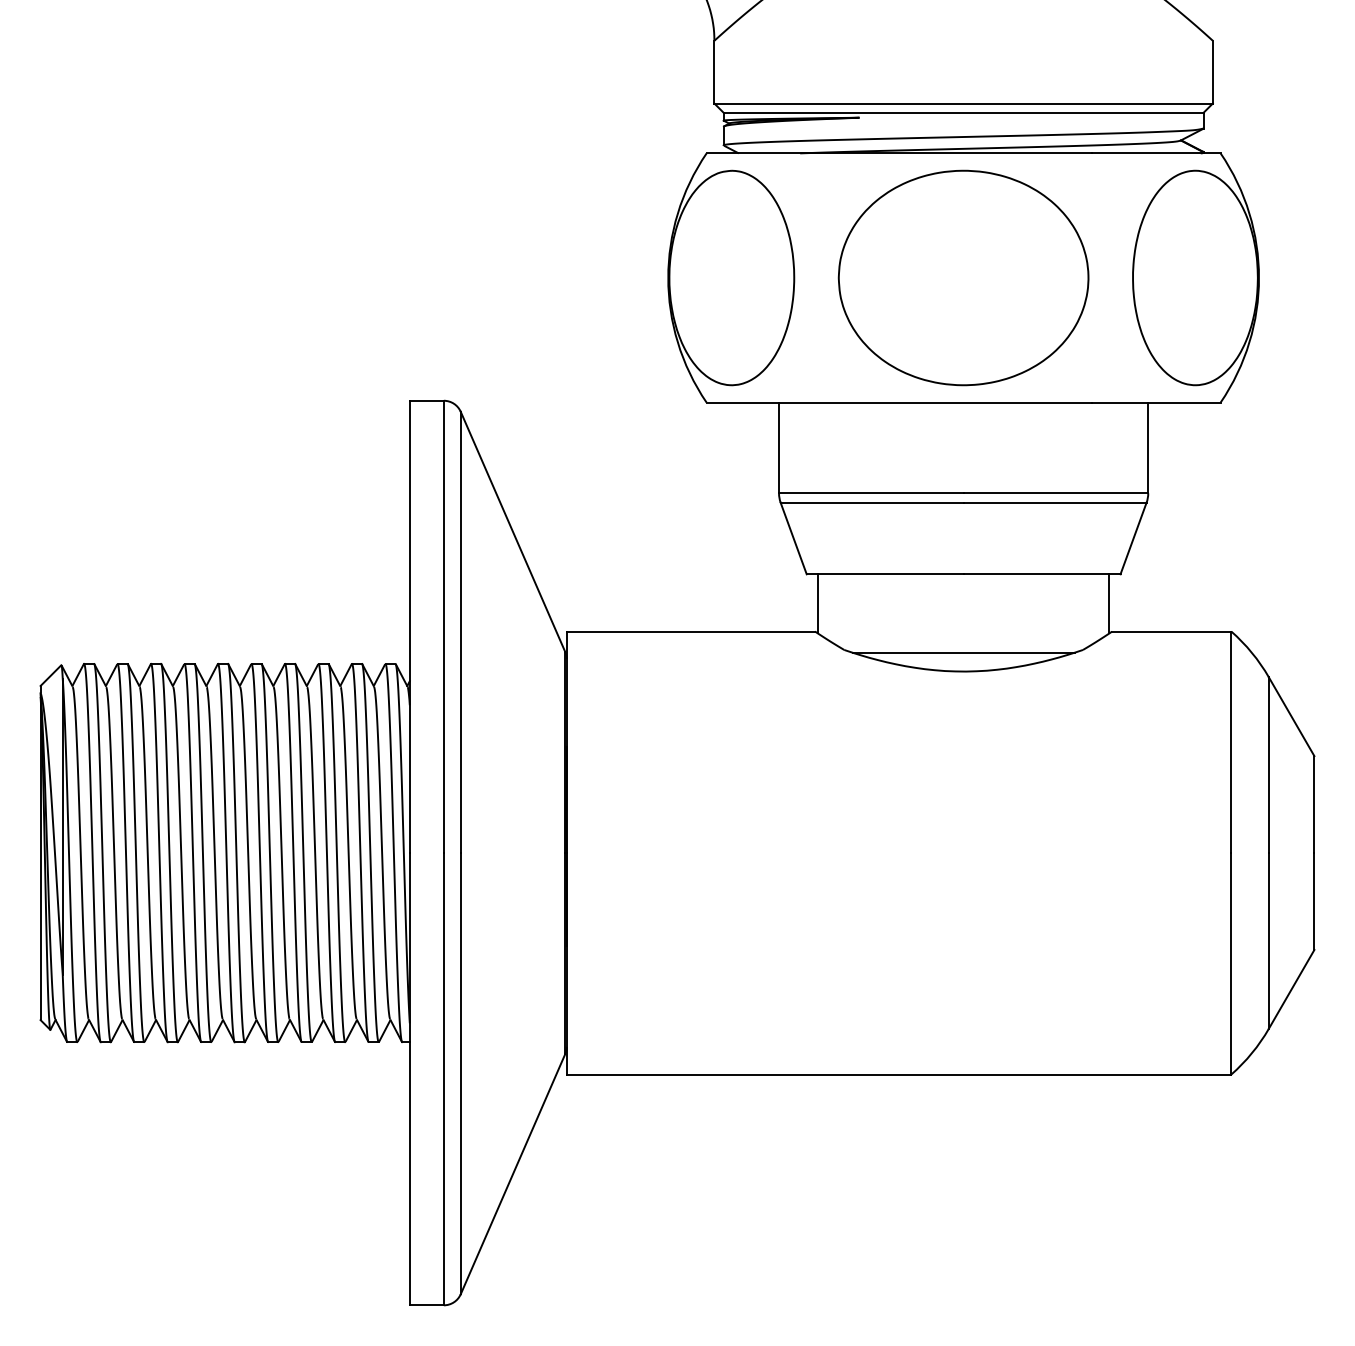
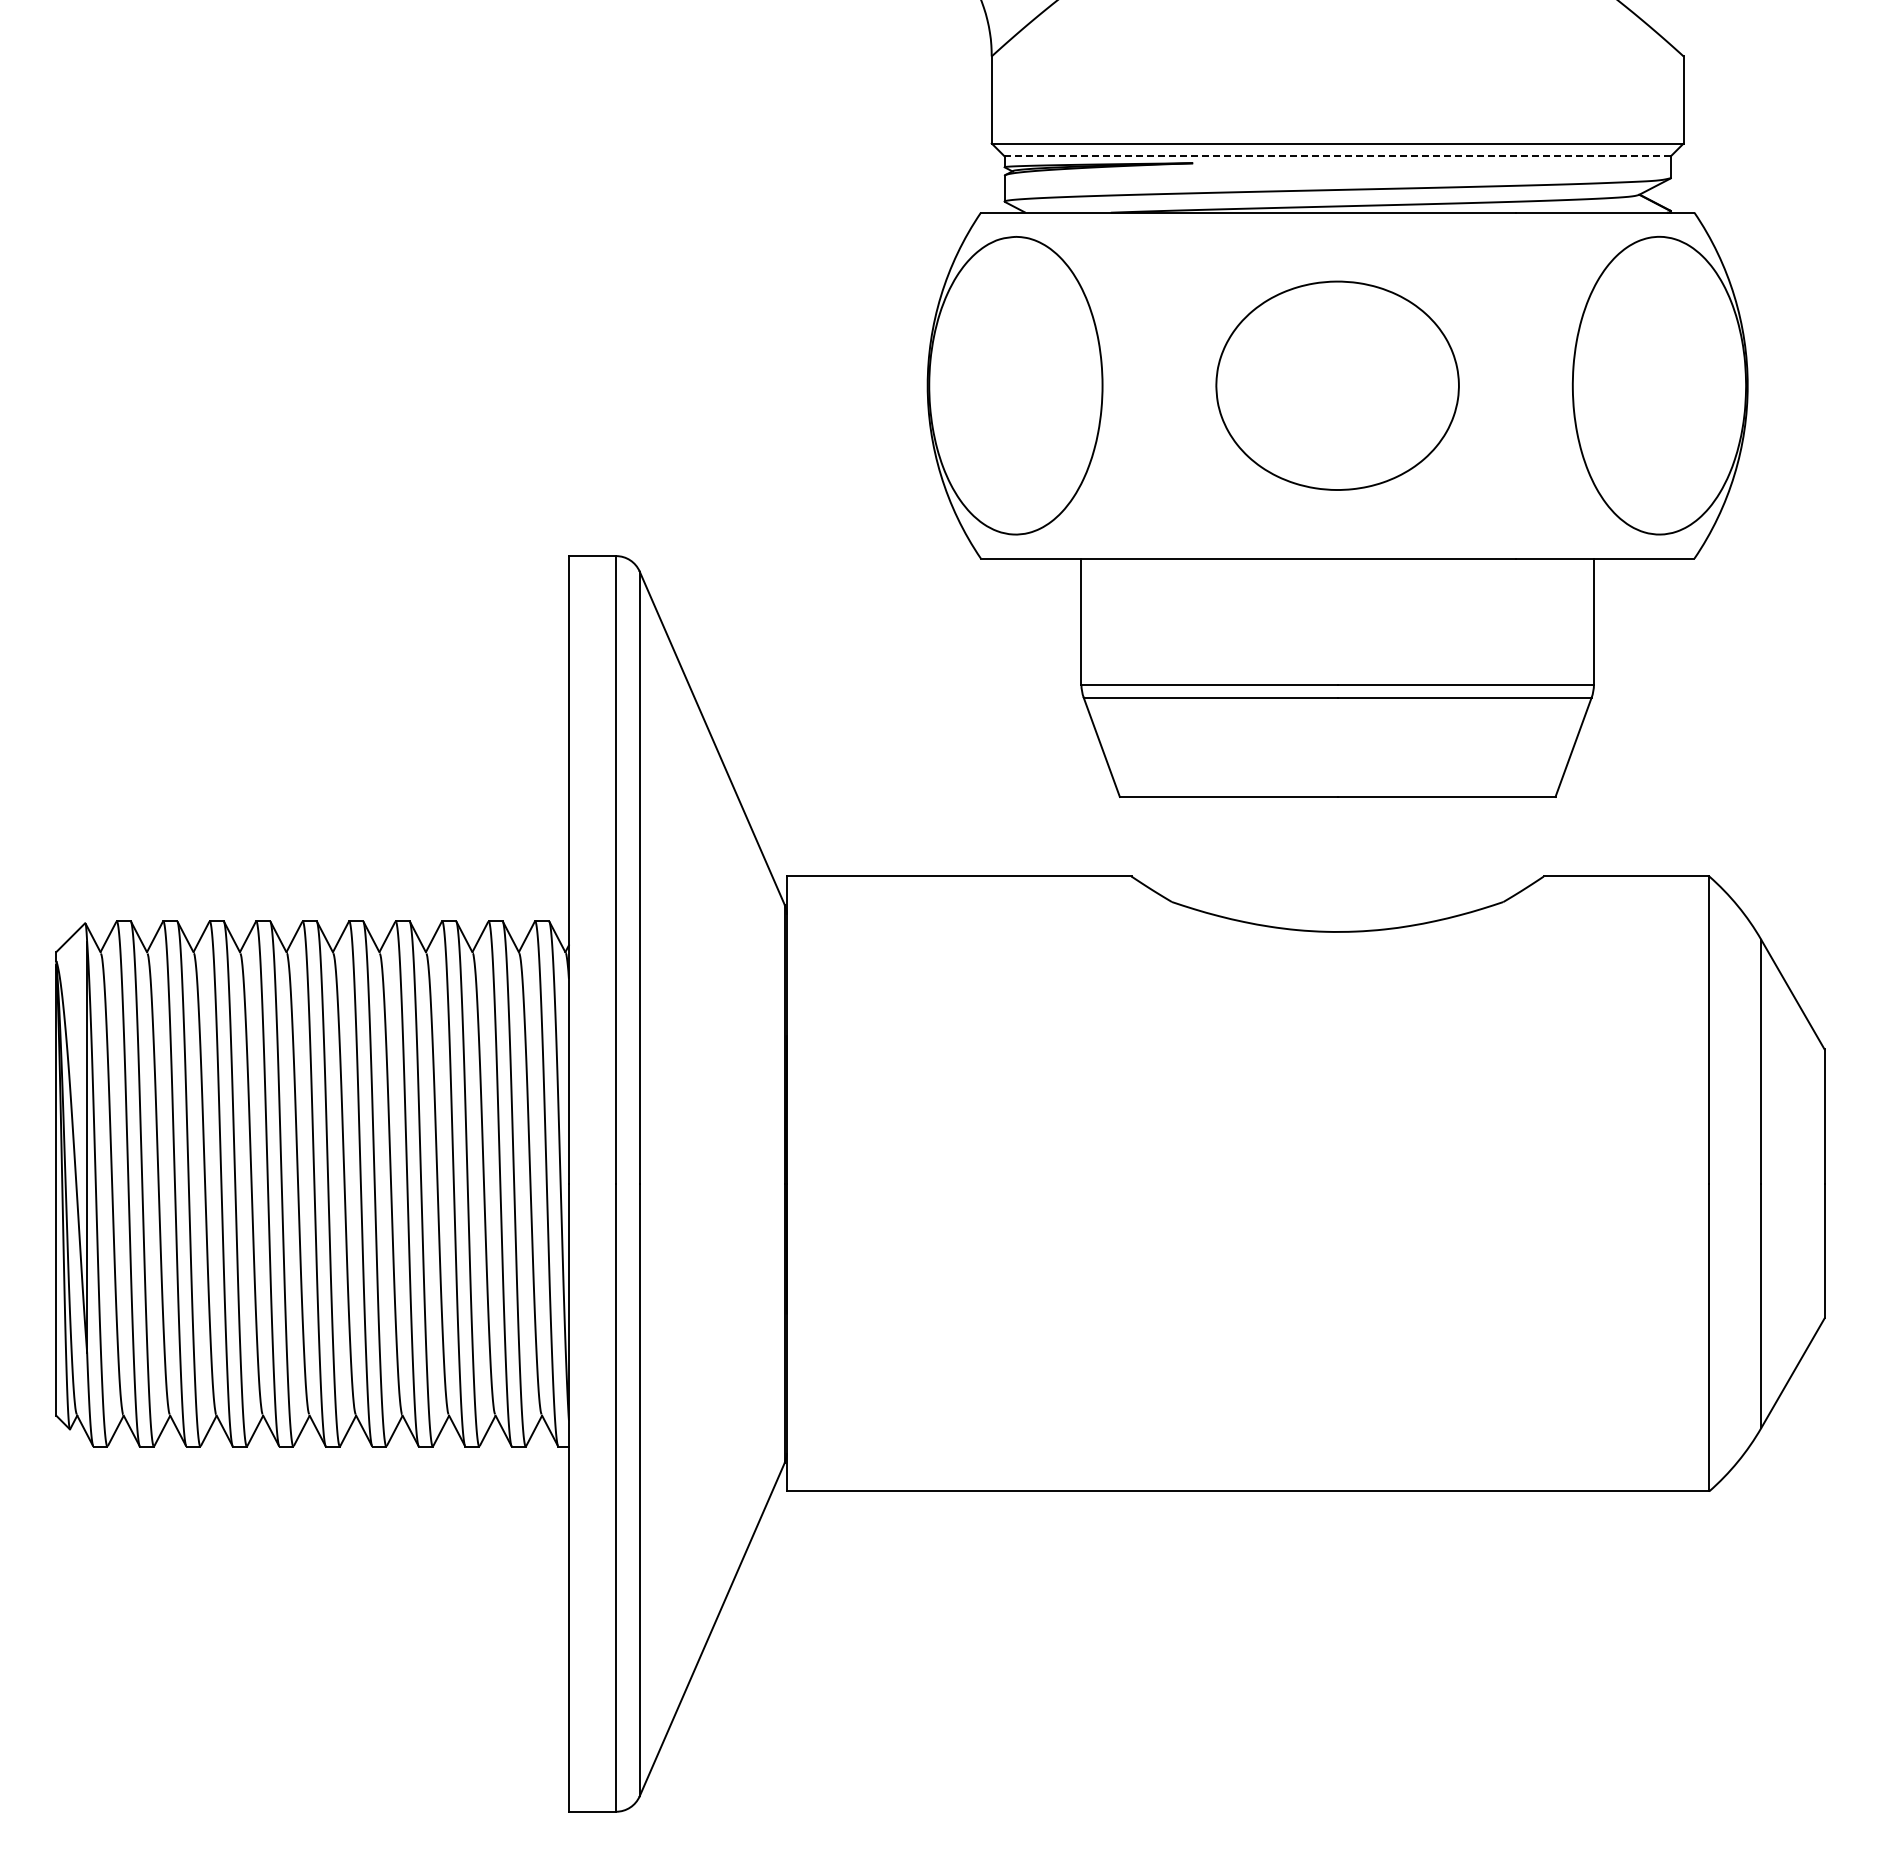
line: (963, 112) -> (1337, 156), solid -> dashed
part: (963, 277) -> (1337, 385), size x0.7
line: (817, 603) -> (1135, 837), removed
line: (1109, 603) -> (1540, 837), removed
line: (963, 652) -> (1337, 905), removed

